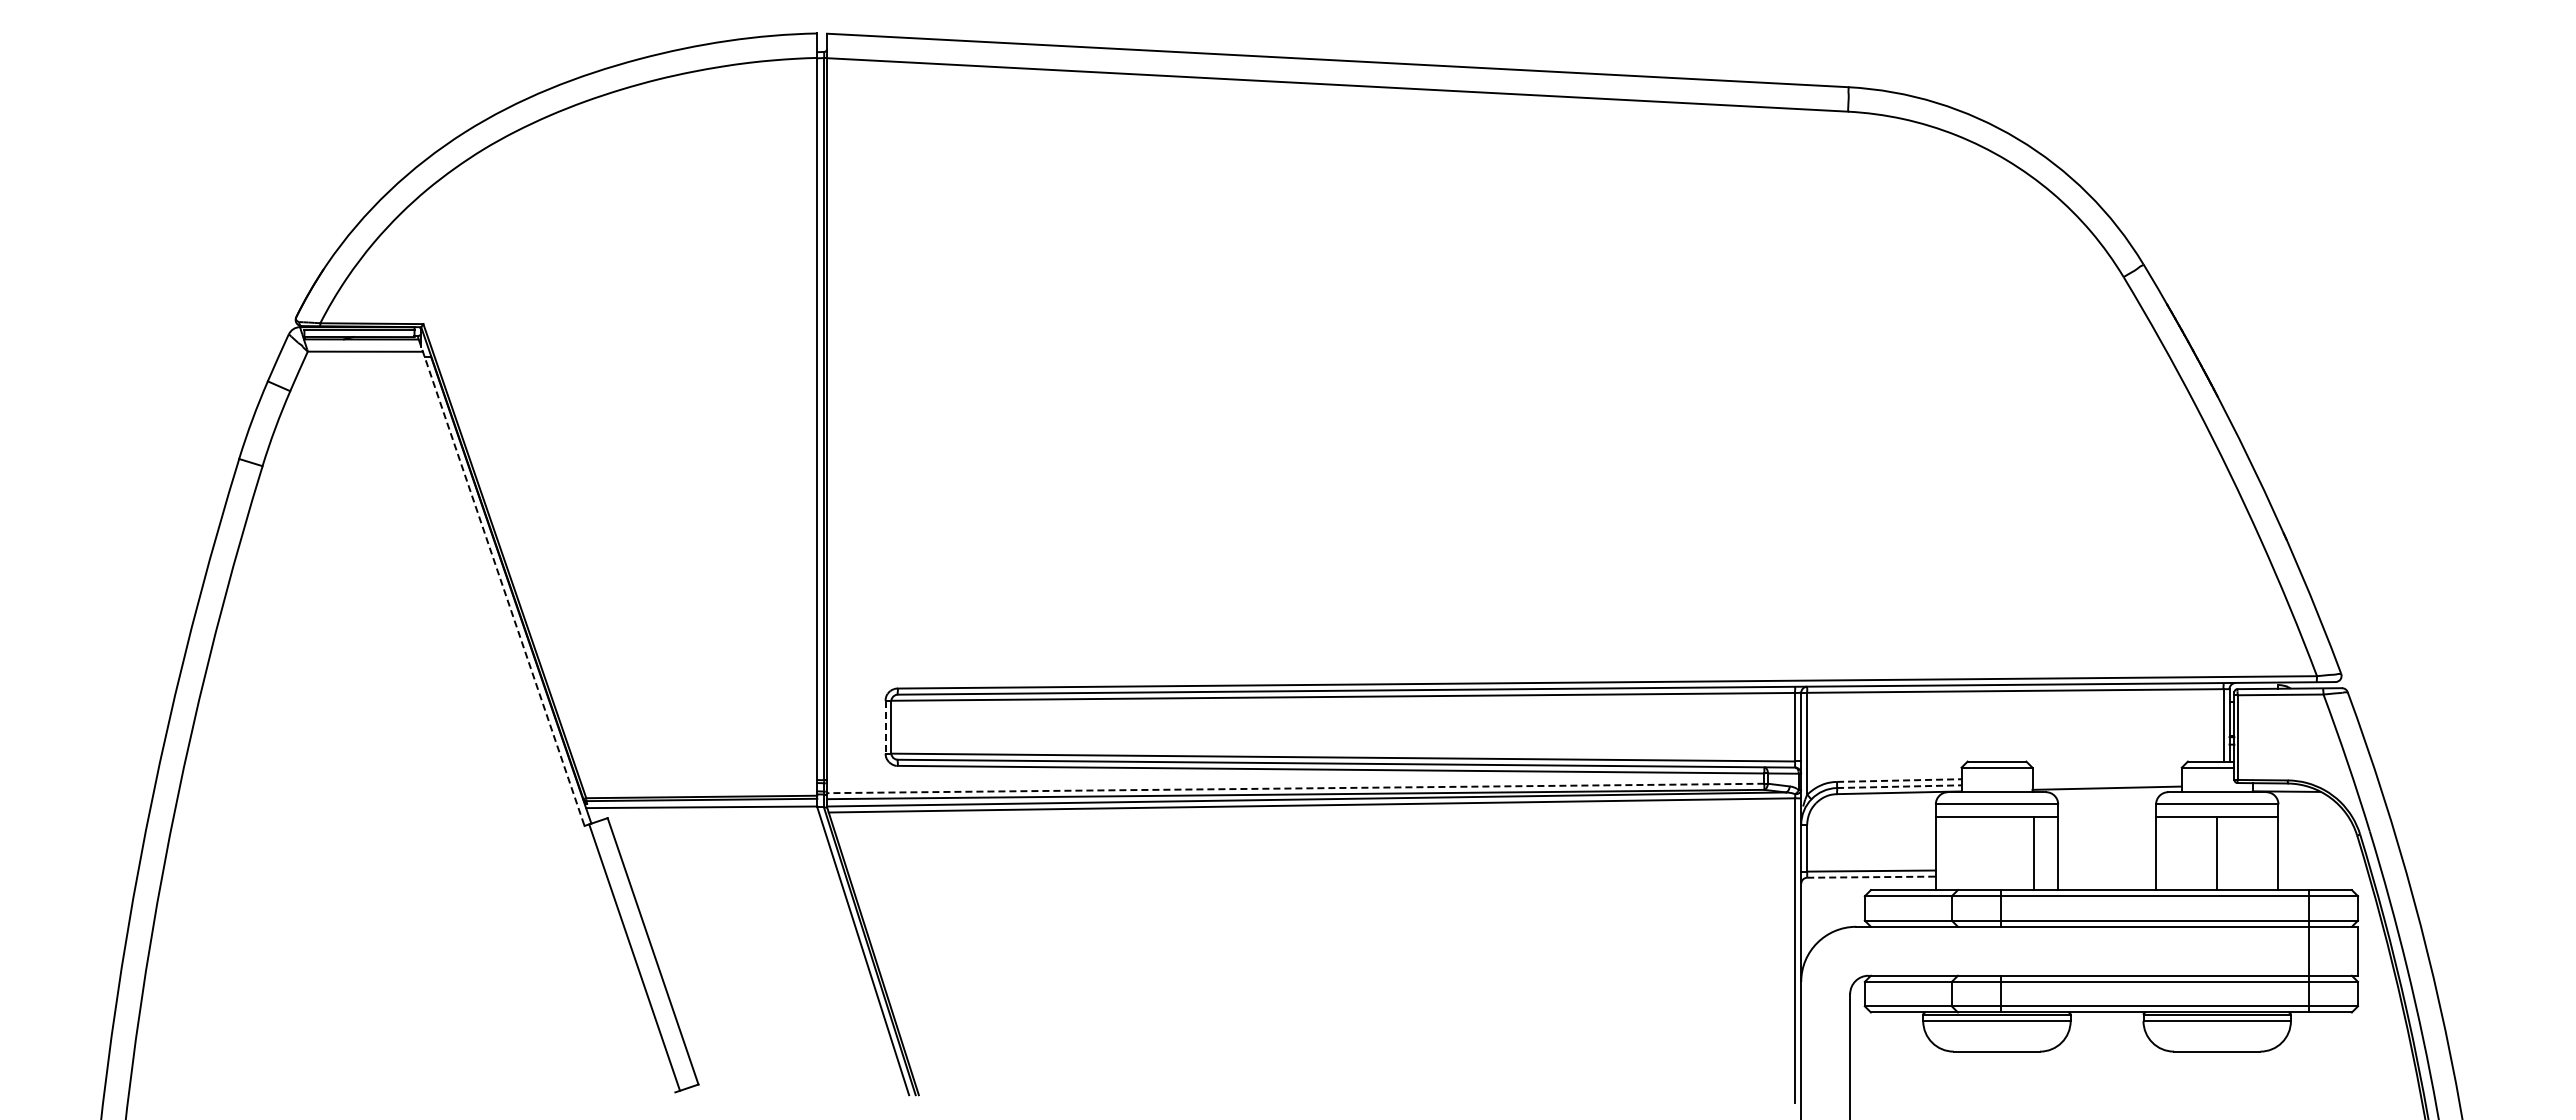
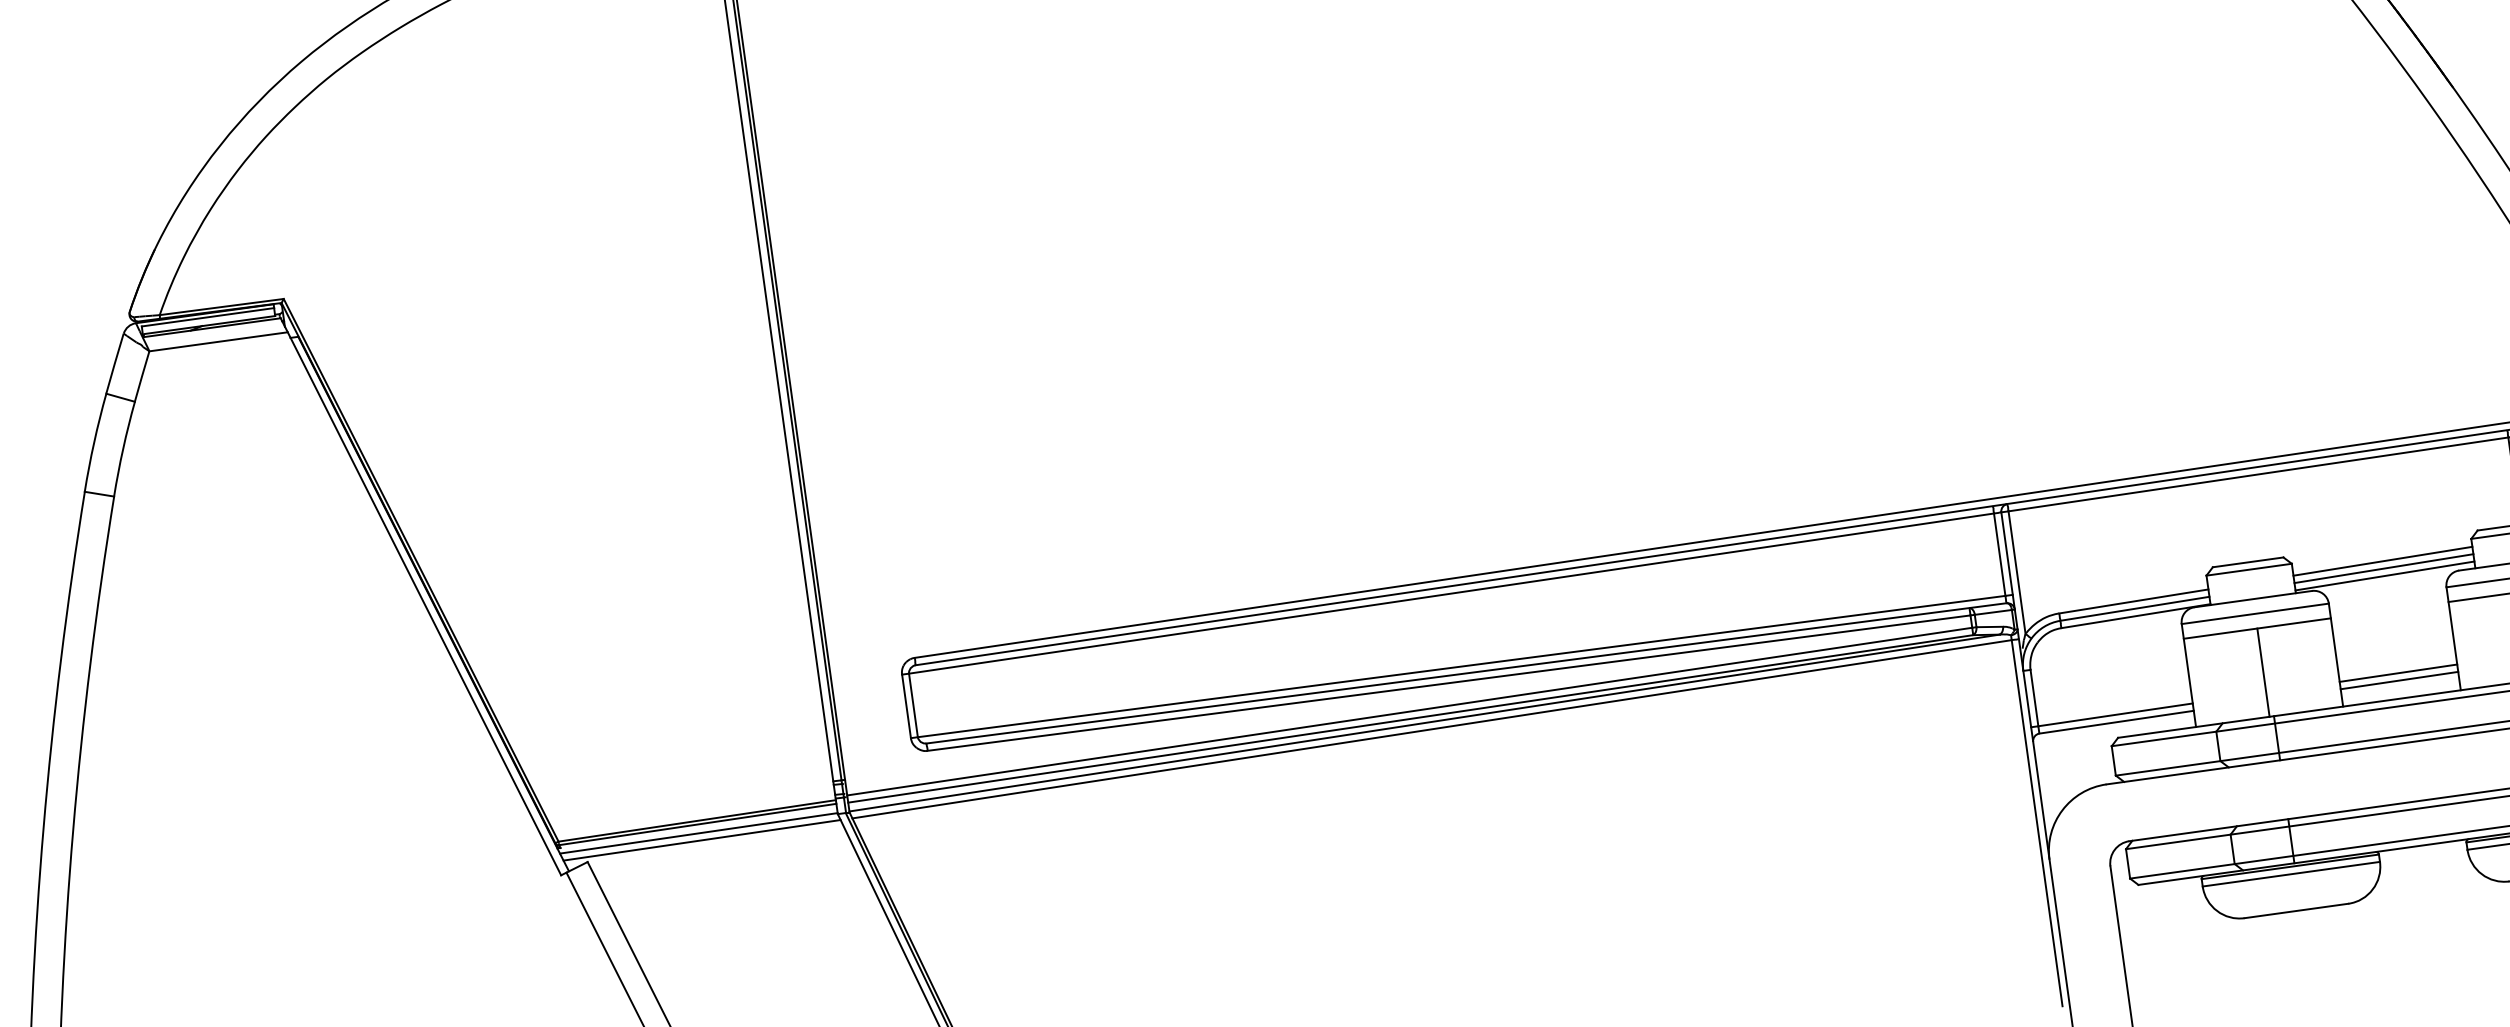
line: (501, 582) -> (420, 596), dashed -> solid
line: (885, 727) -> (906, 706), dashed -> solid
line: (2106, 775) -> (2382, 560), added
line: (1899, 780) -> (2134, 601), dashed -> solid
line: (2106, 781) -> (2383, 568), added
line: (1899, 786) -> (2135, 608), dashed -> solid
line: (1295, 788) -> (1409, 711), dashed -> solid
line: (703, 813) -> (702, 840), added
line: (2034, 853) -> (2264, 672), moved
line: (2107, 868) -> (2398, 672), added
line: (2107, 874) -> (2399, 679), added
line: (1872, 877) -> (2117, 722), dashed -> solid

